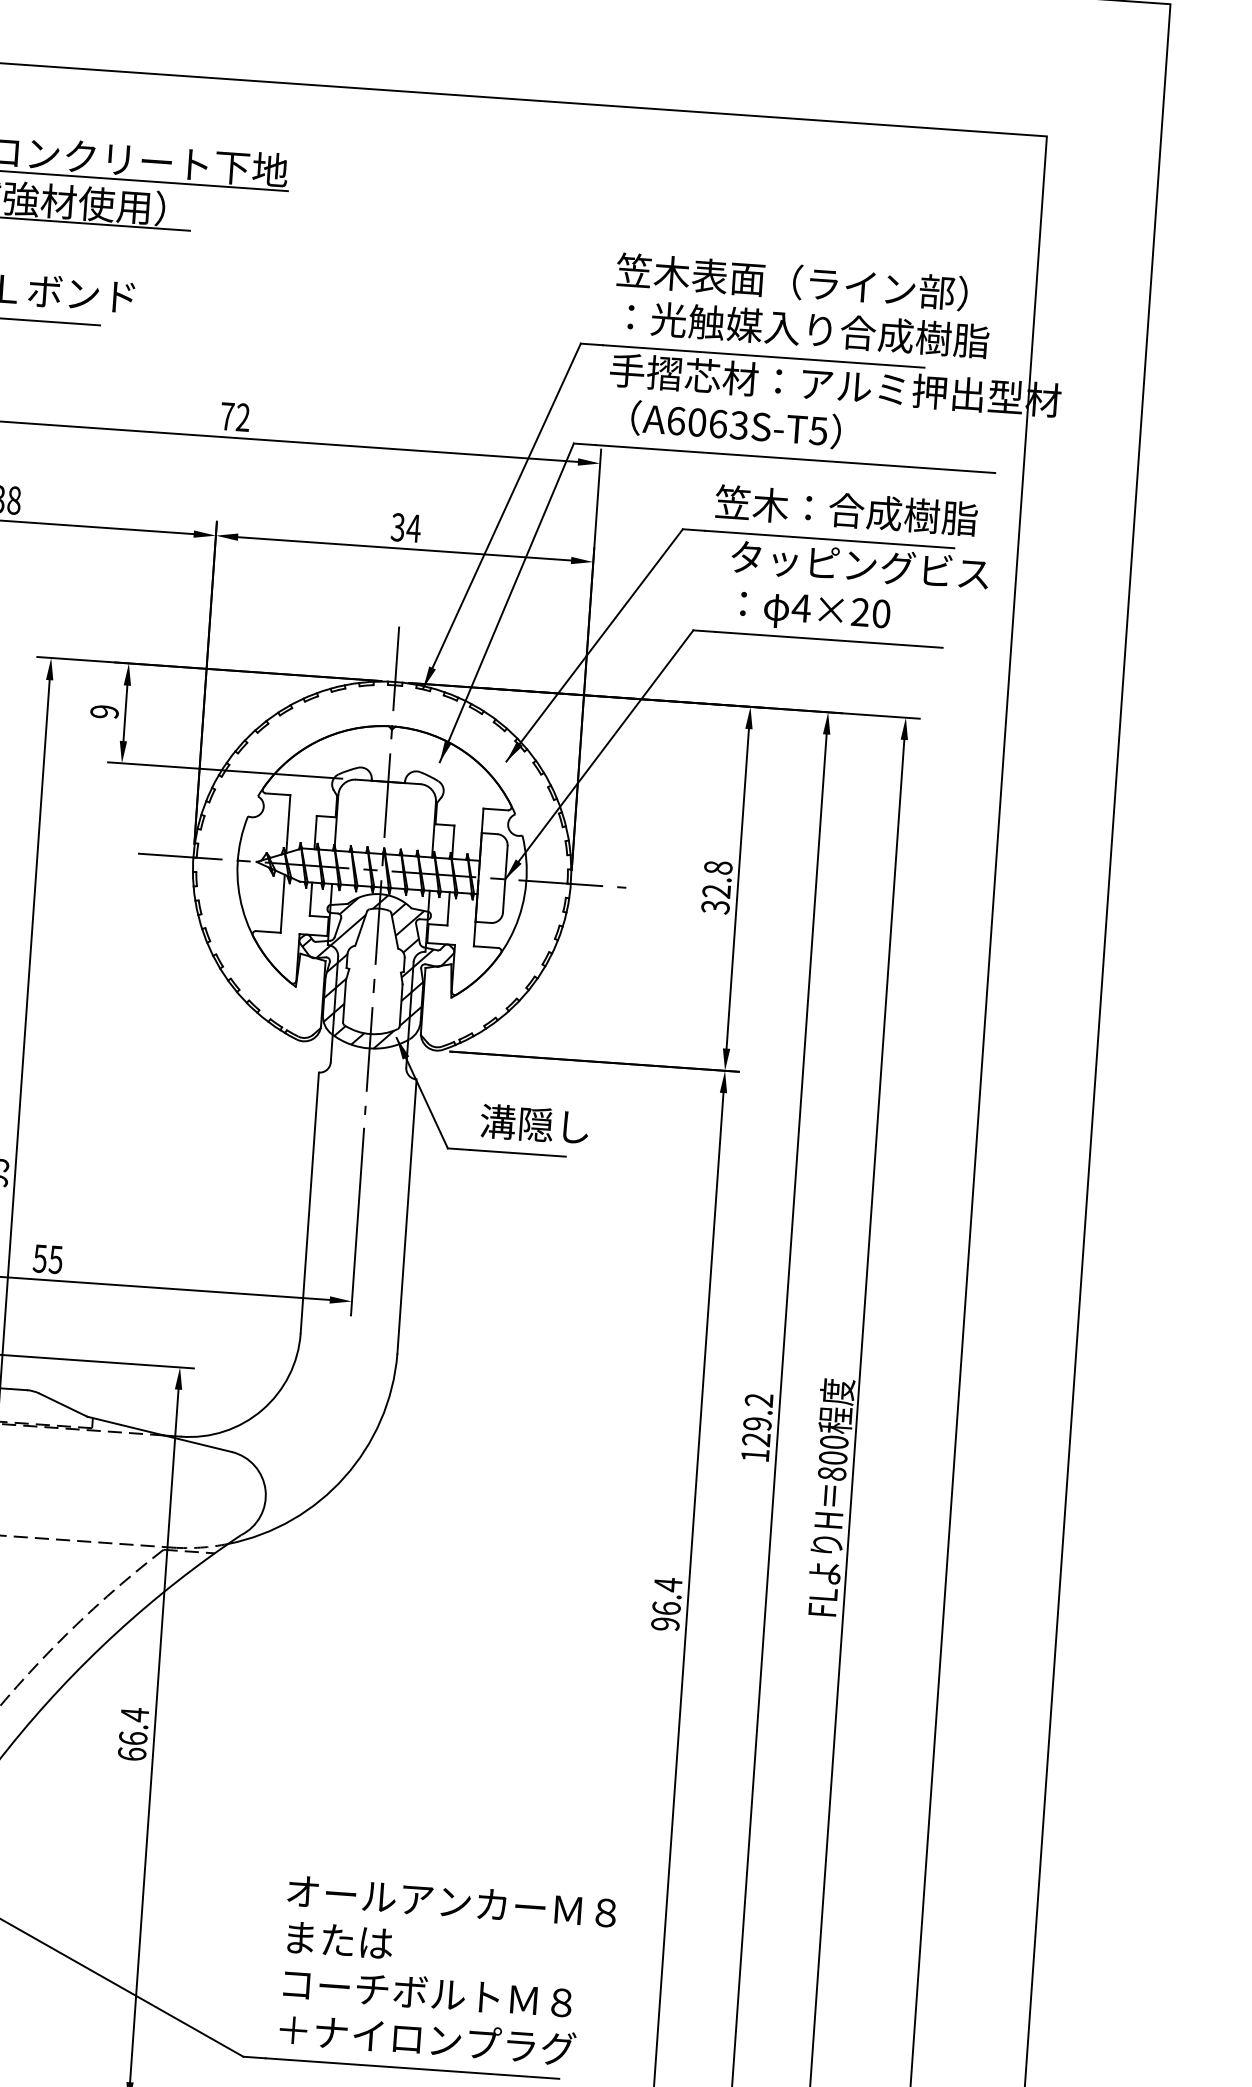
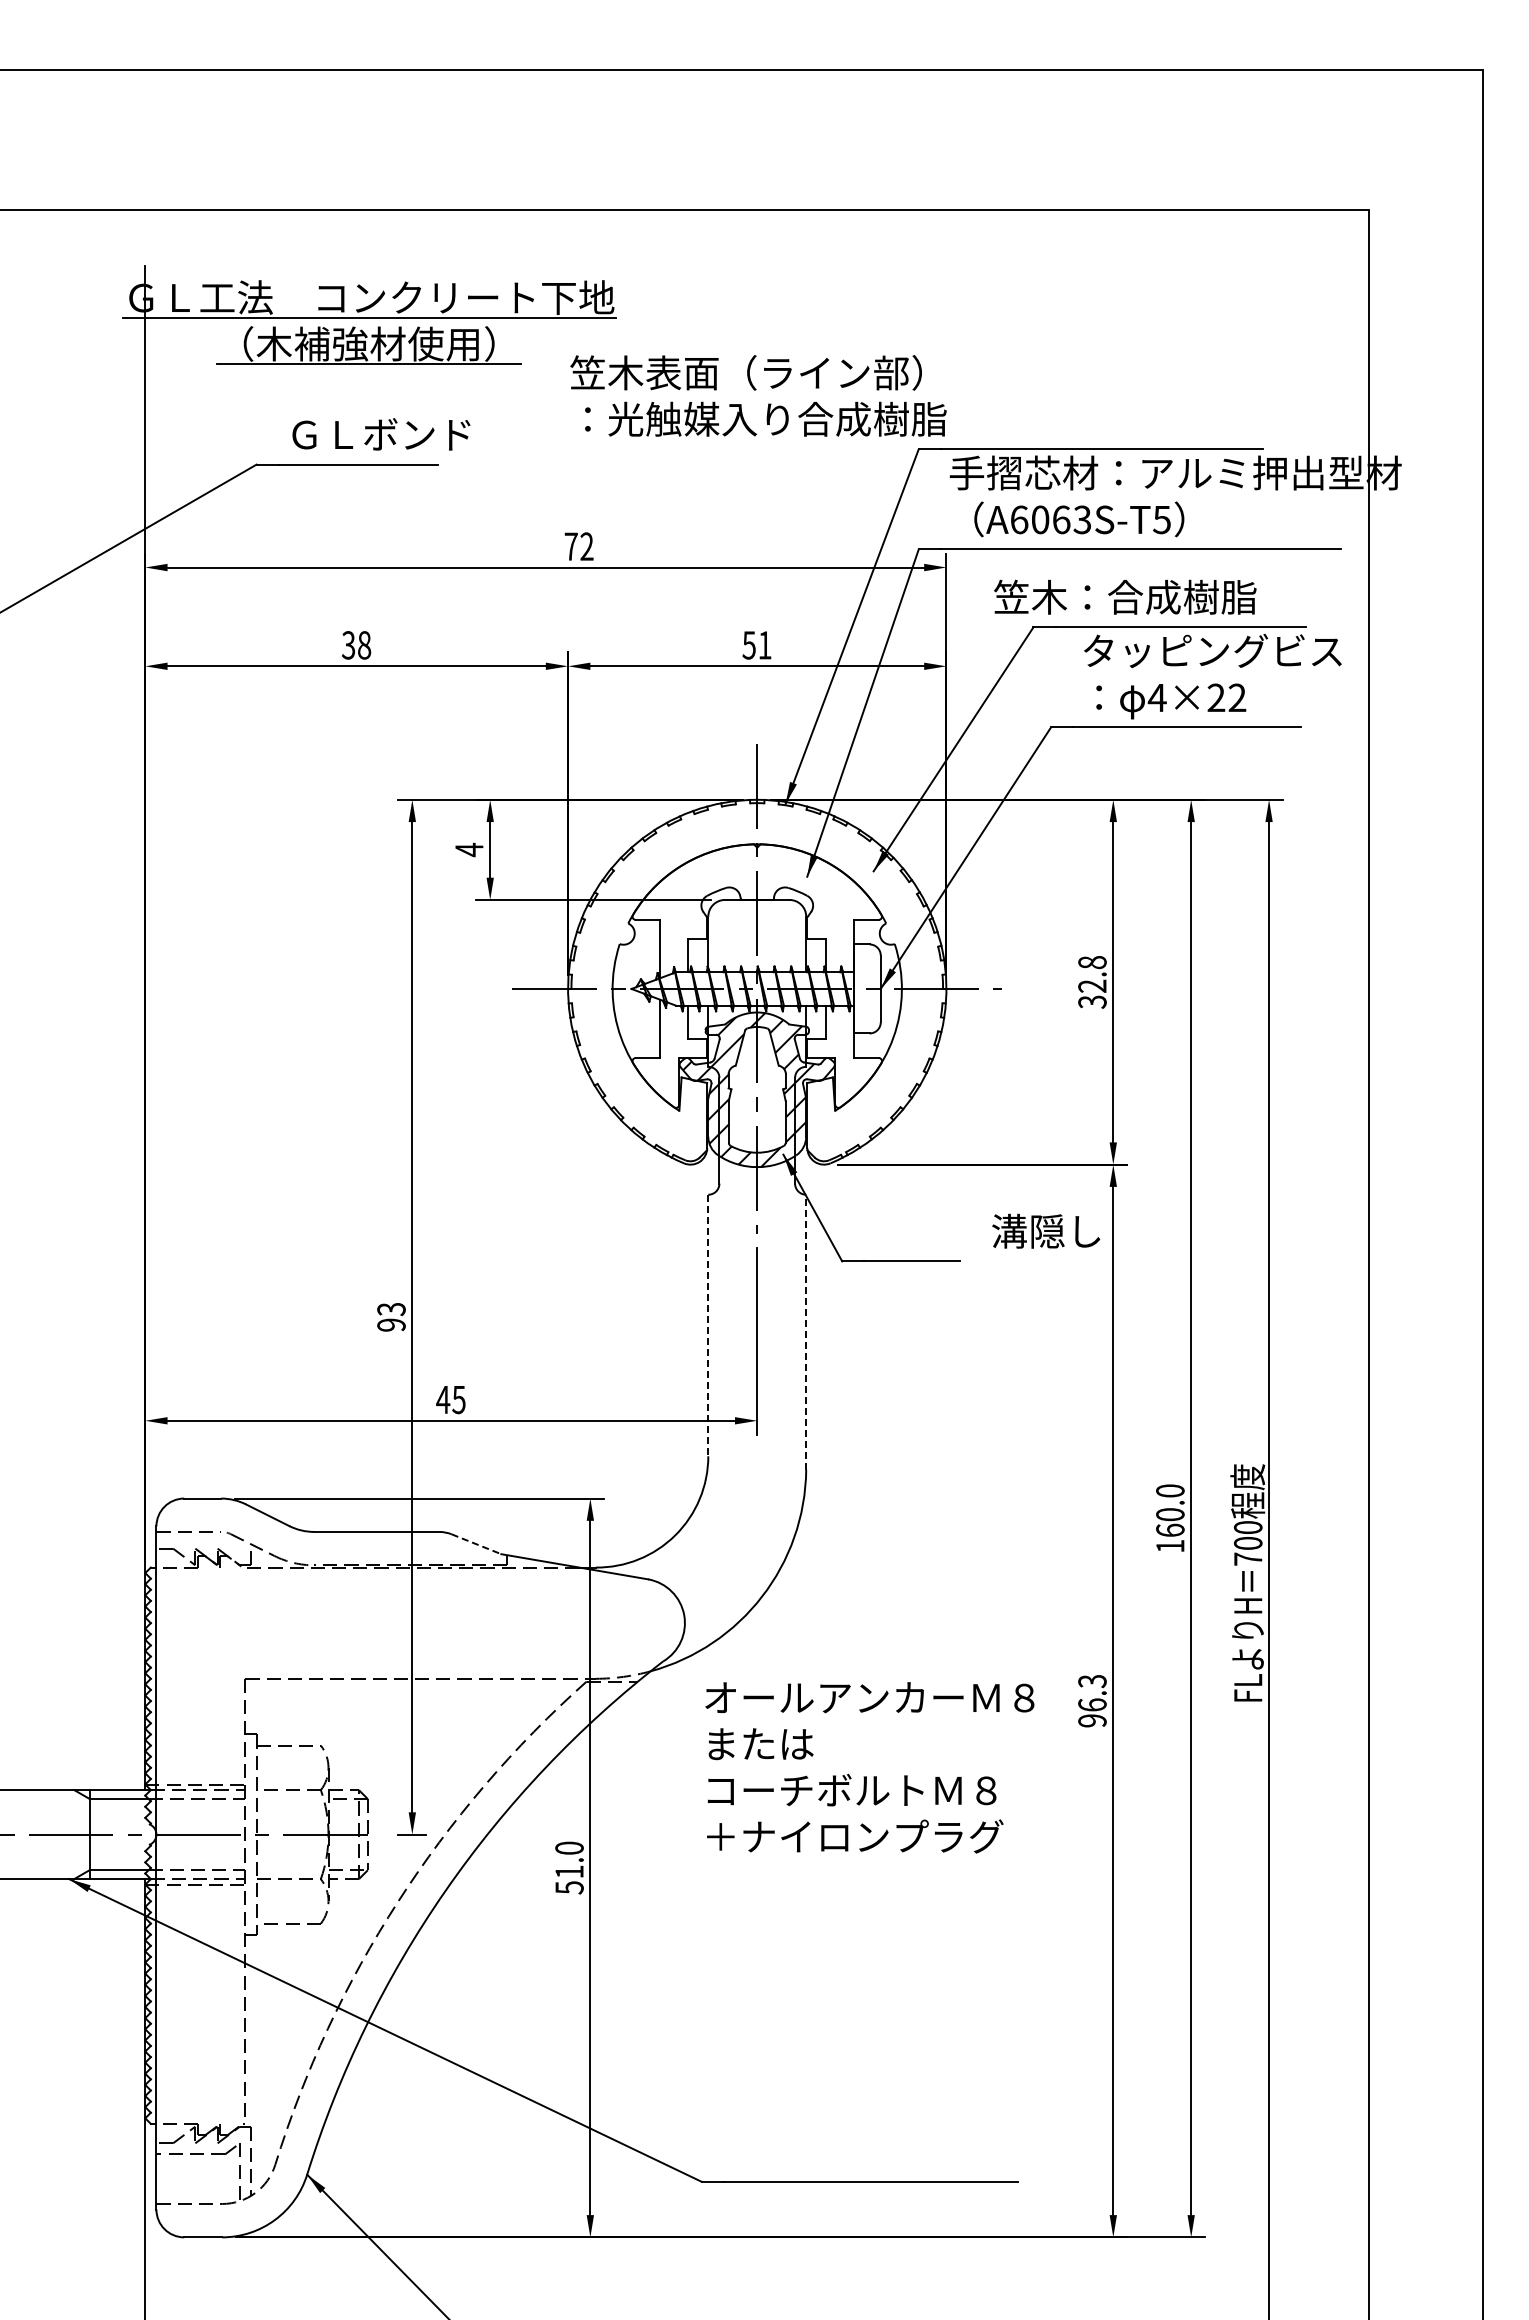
text: (802, 305) -> (758, 395), moved
text: (846, 509) -> (1125, 596), moved
text: (406, 528) -> (757, 645), 34 -> 51
text: (881, 613) -> (1237, 697), 4×20 -> 4×22
text: (104, 711) -> (469, 849), 9 -> 4
text: (535, 1123) -> (1046, 1230), moved
line: (309, 1203) -> (708, 1325), solid -> dashed
line: (407, 1215) -> (806, 1331), solid -> dashed
text: (40, 1259) -> (443, 1400), 55 -> 45
line: (63, 1405) -> (476, 1544), solid -> dashed
text: (757, 1419) -> (1170, 1510), 129.2 -> 160.0
text: (832, 1473) -> (1248, 1558), 800 -> 700
text: (668, 1584) -> (1092, 1681), 96.4 -> 96.3
text: (133, 1734) -> (569, 1867), 66.4 -> 51.0
text: (446, 1971) -> (869, 1767), moved

